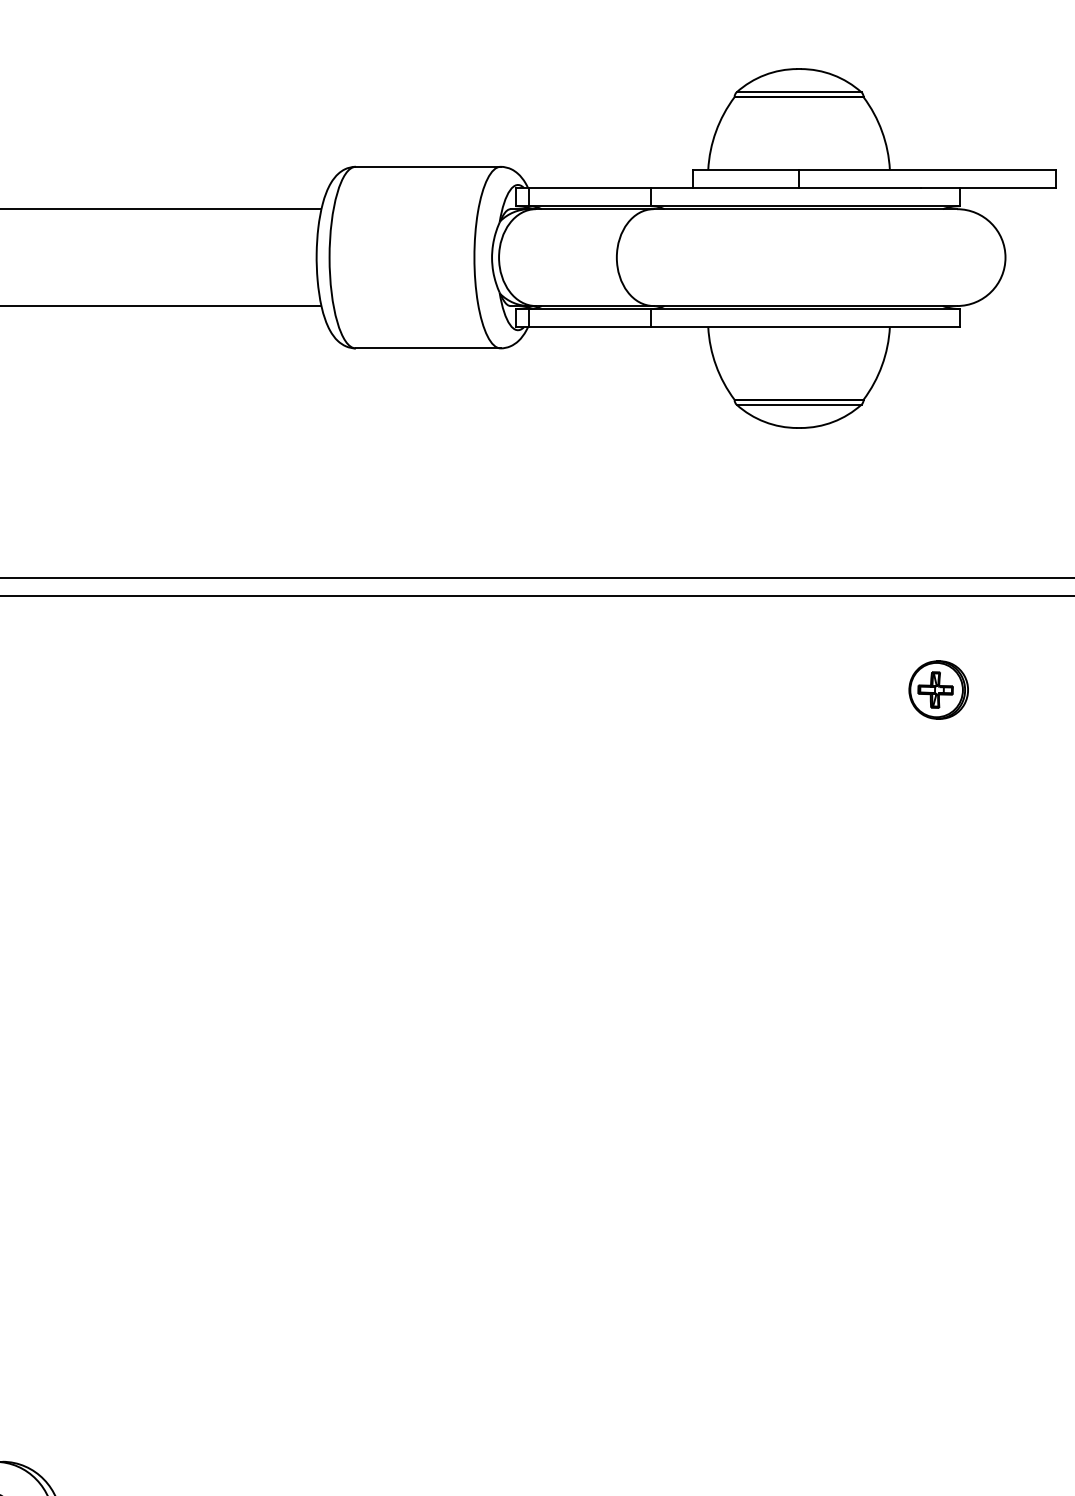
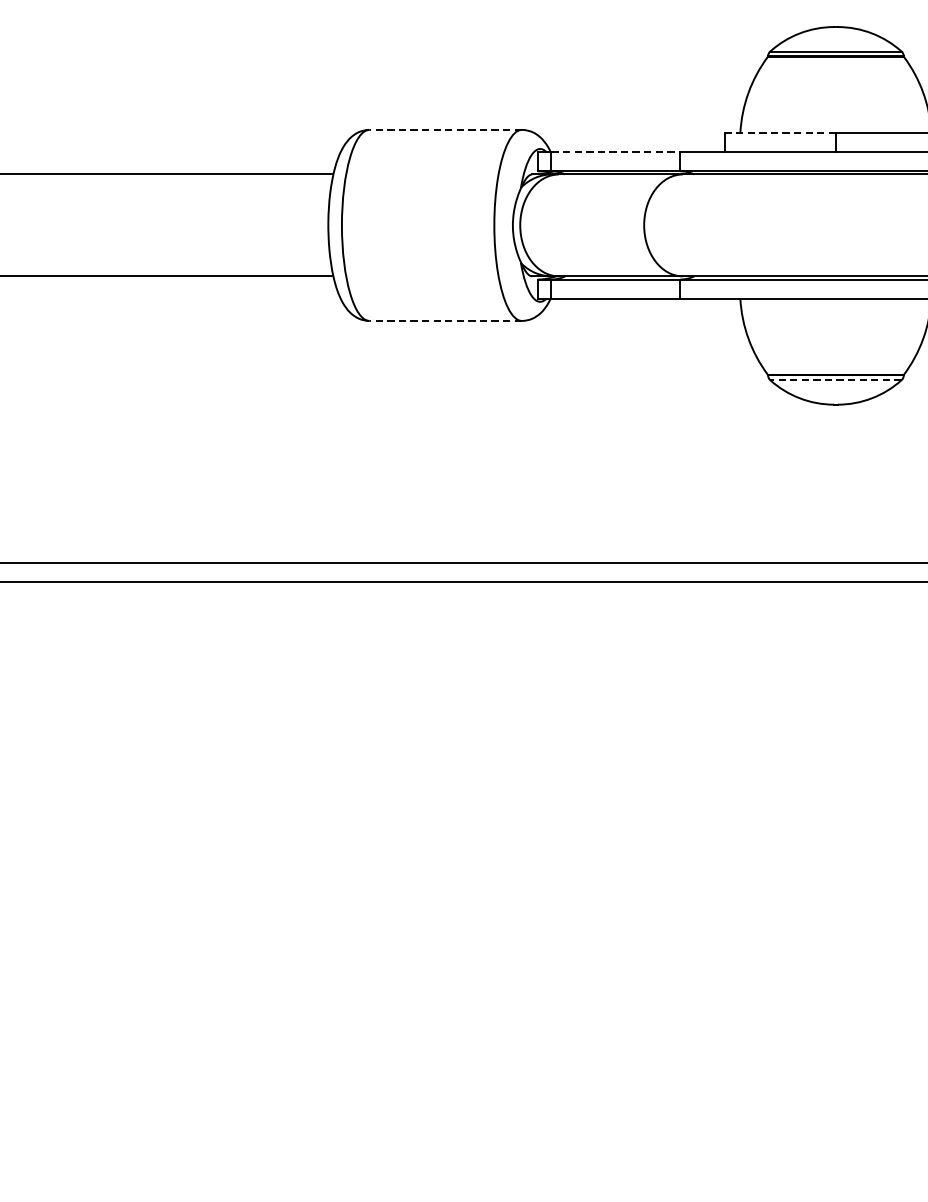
line: (427, 166) -> (444, 129), solid -> dashed
line: (746, 169) -> (780, 132), solid -> dashed
line: (590, 188) -> (616, 152), solid -> dashed
line: (427, 348) -> (444, 321), solid -> dashed
line: (798, 404) -> (835, 379), solid -> dashed

